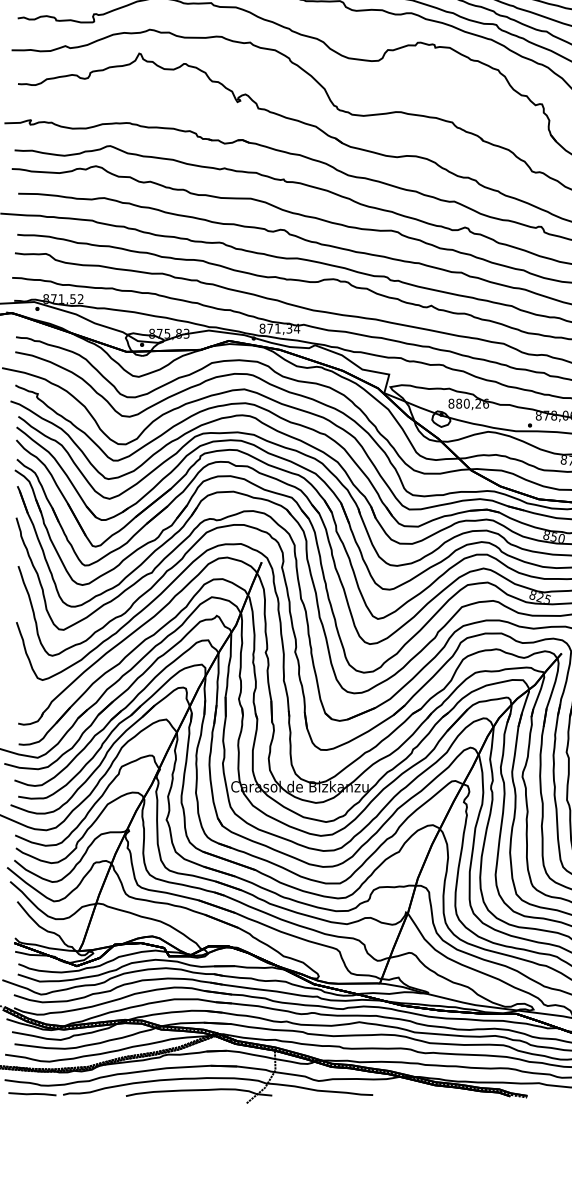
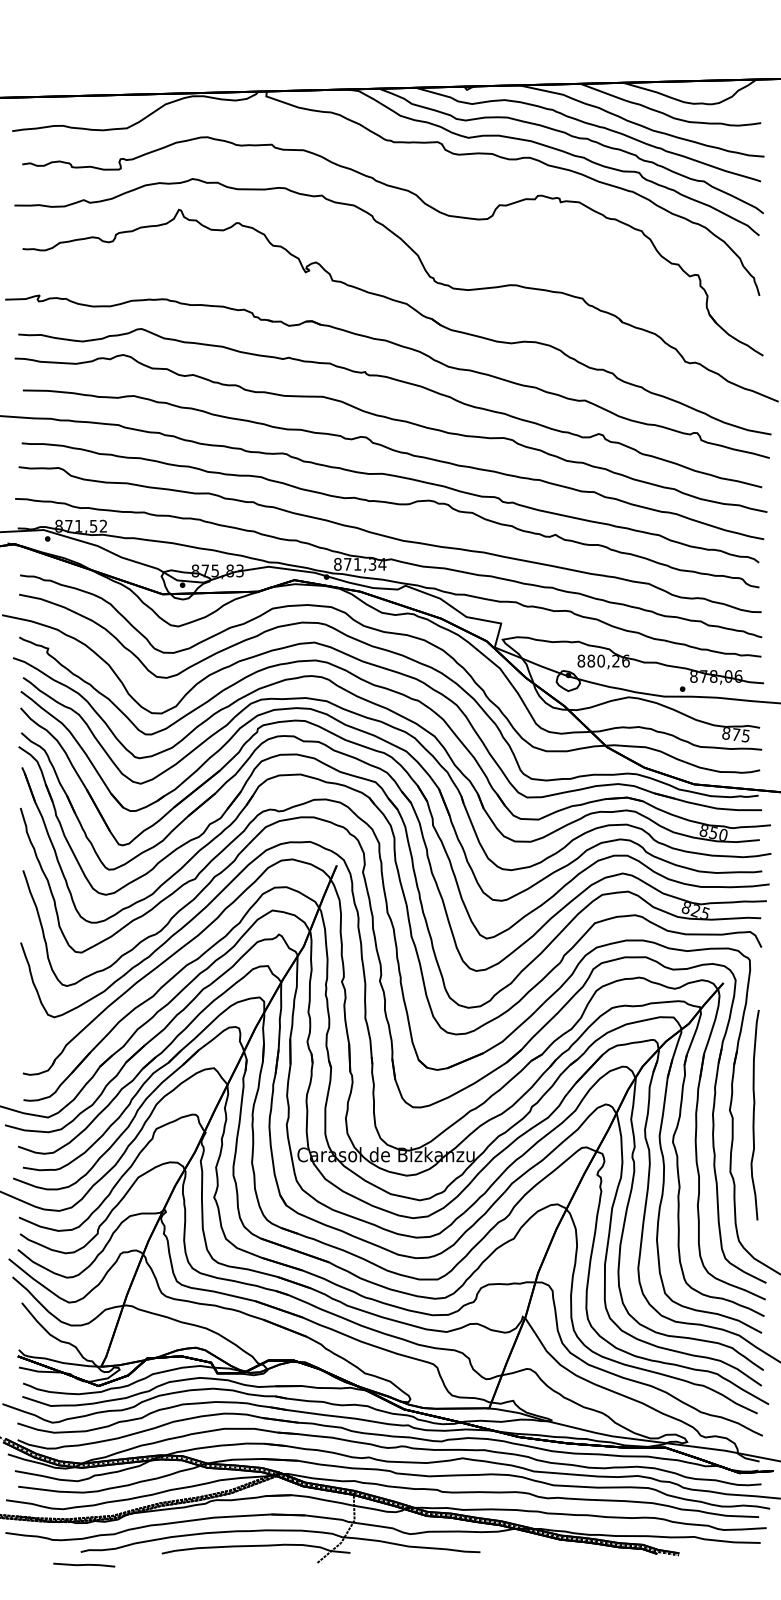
line: (32, 1093) -> (84, 1564), moved

